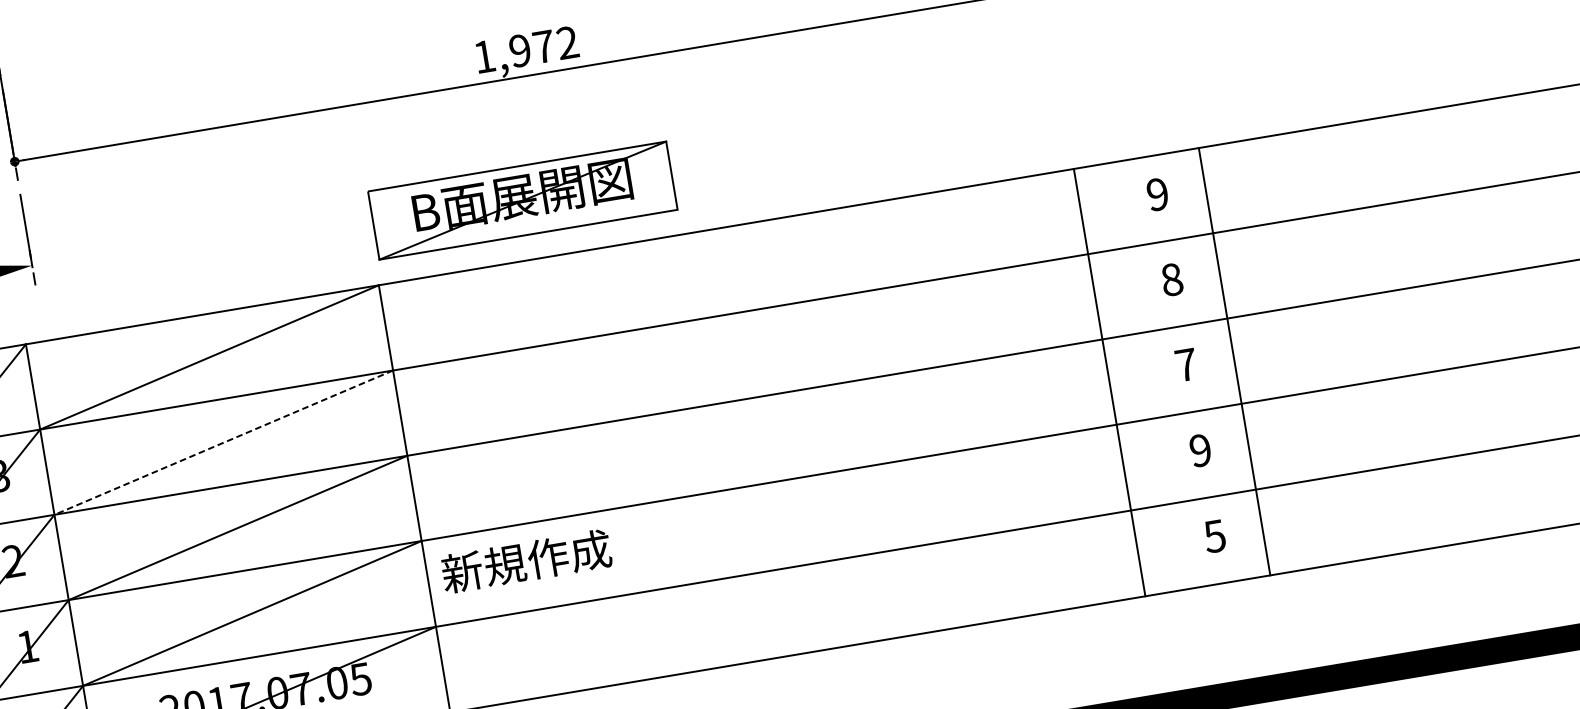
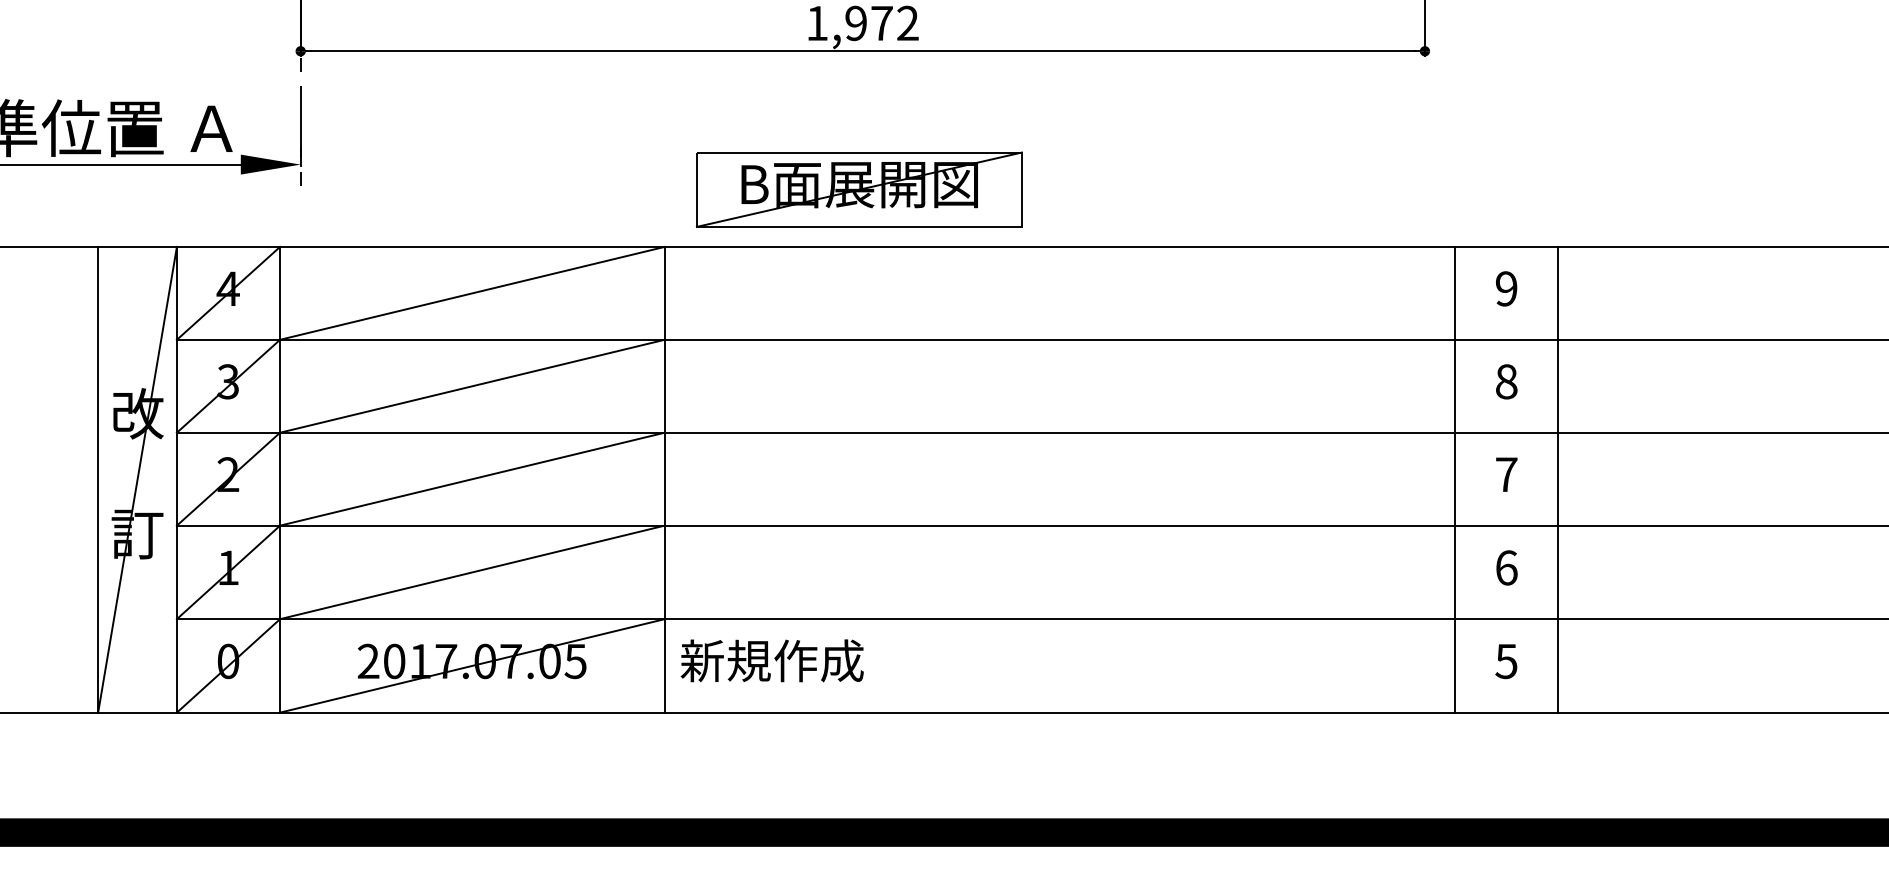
part: (521, 200) -> (858, 189), moved
line: (1109, 382) -> (1455, 479), moved
line: (223, 442) -> (472, 386), dashed -> solid
text: (1200, 450) -> (1506, 567), 9 -> 6
text: (525, 561) -> (771, 660), moved

